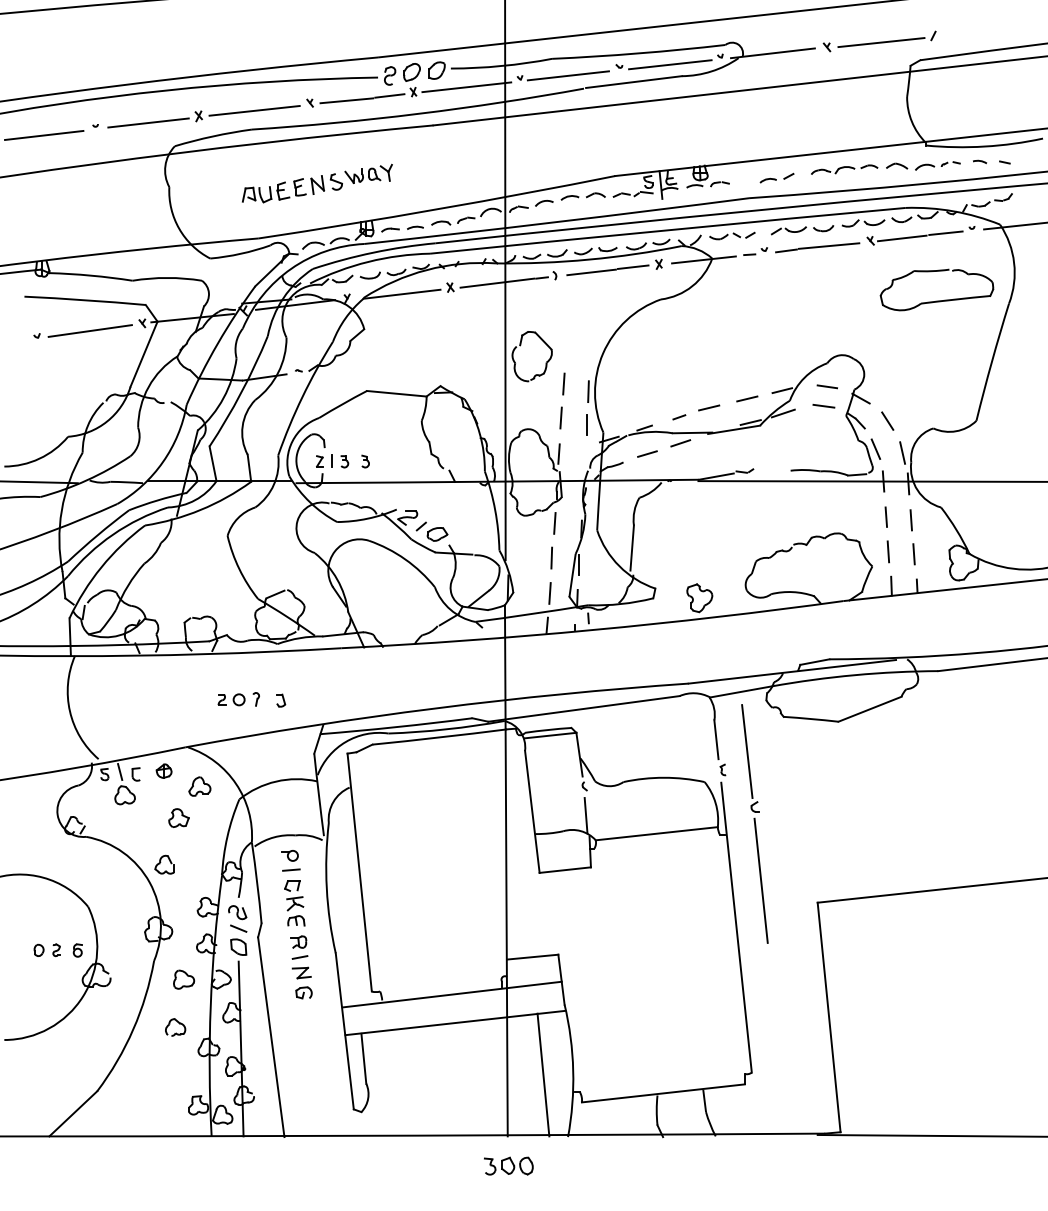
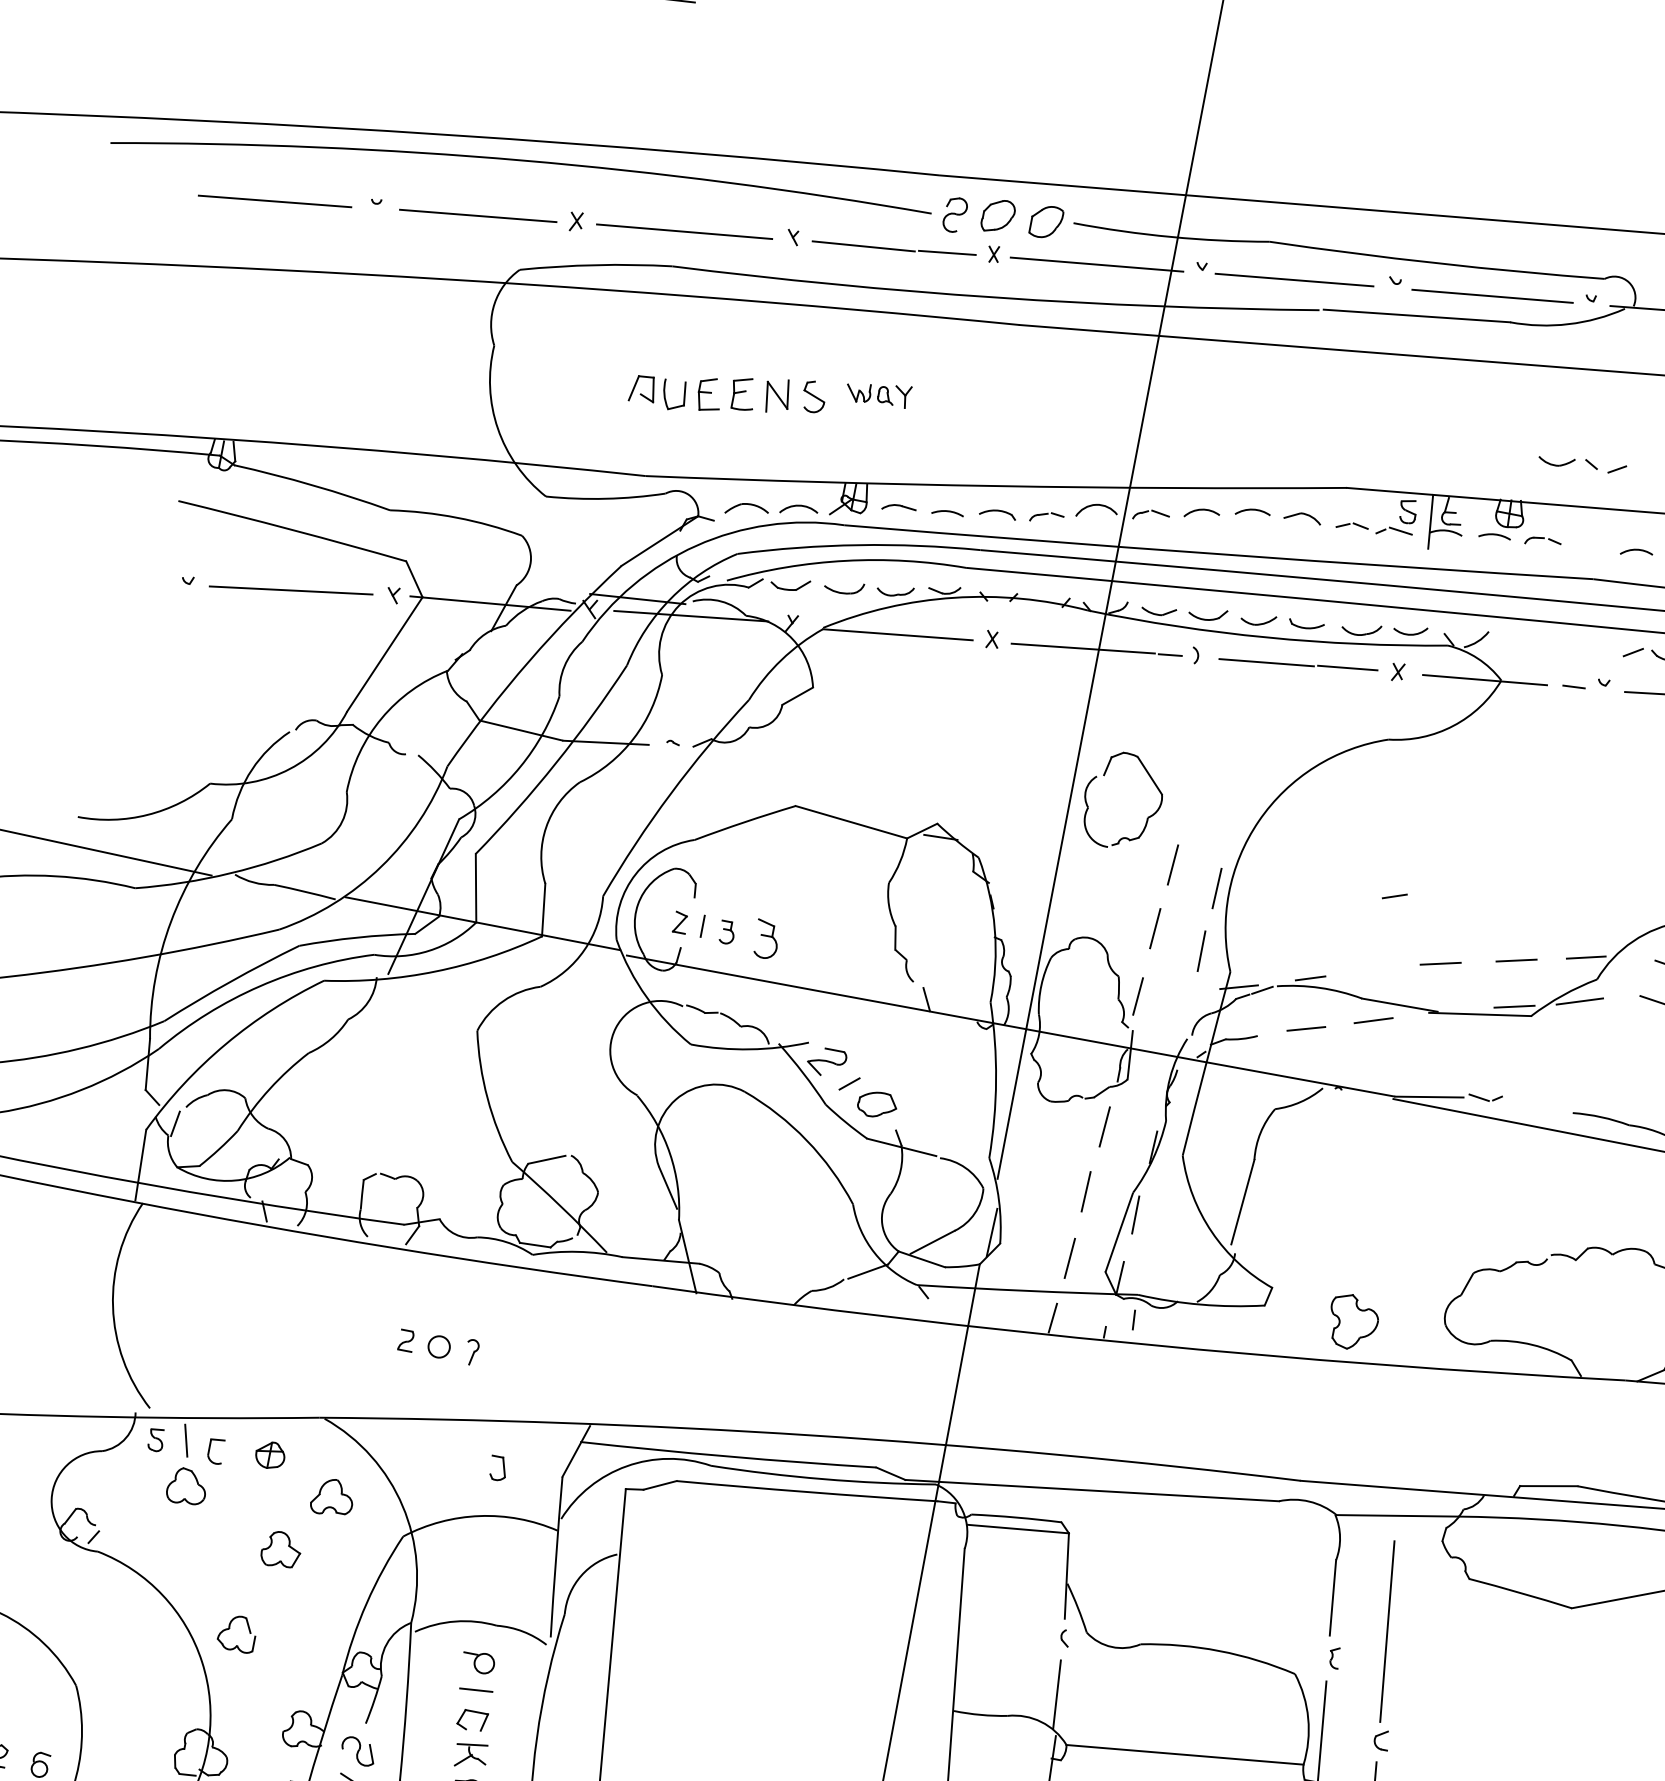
part: (368, 173) -> (878, 392), size x0.7
part: (732, 235) -> (1583, 463), moved
line: (679, 417) -> (1395, 896), moved
part: (365, 461) -> (767, 939), size x1.6
part: (281, 700) -> (499, 1468), moved

